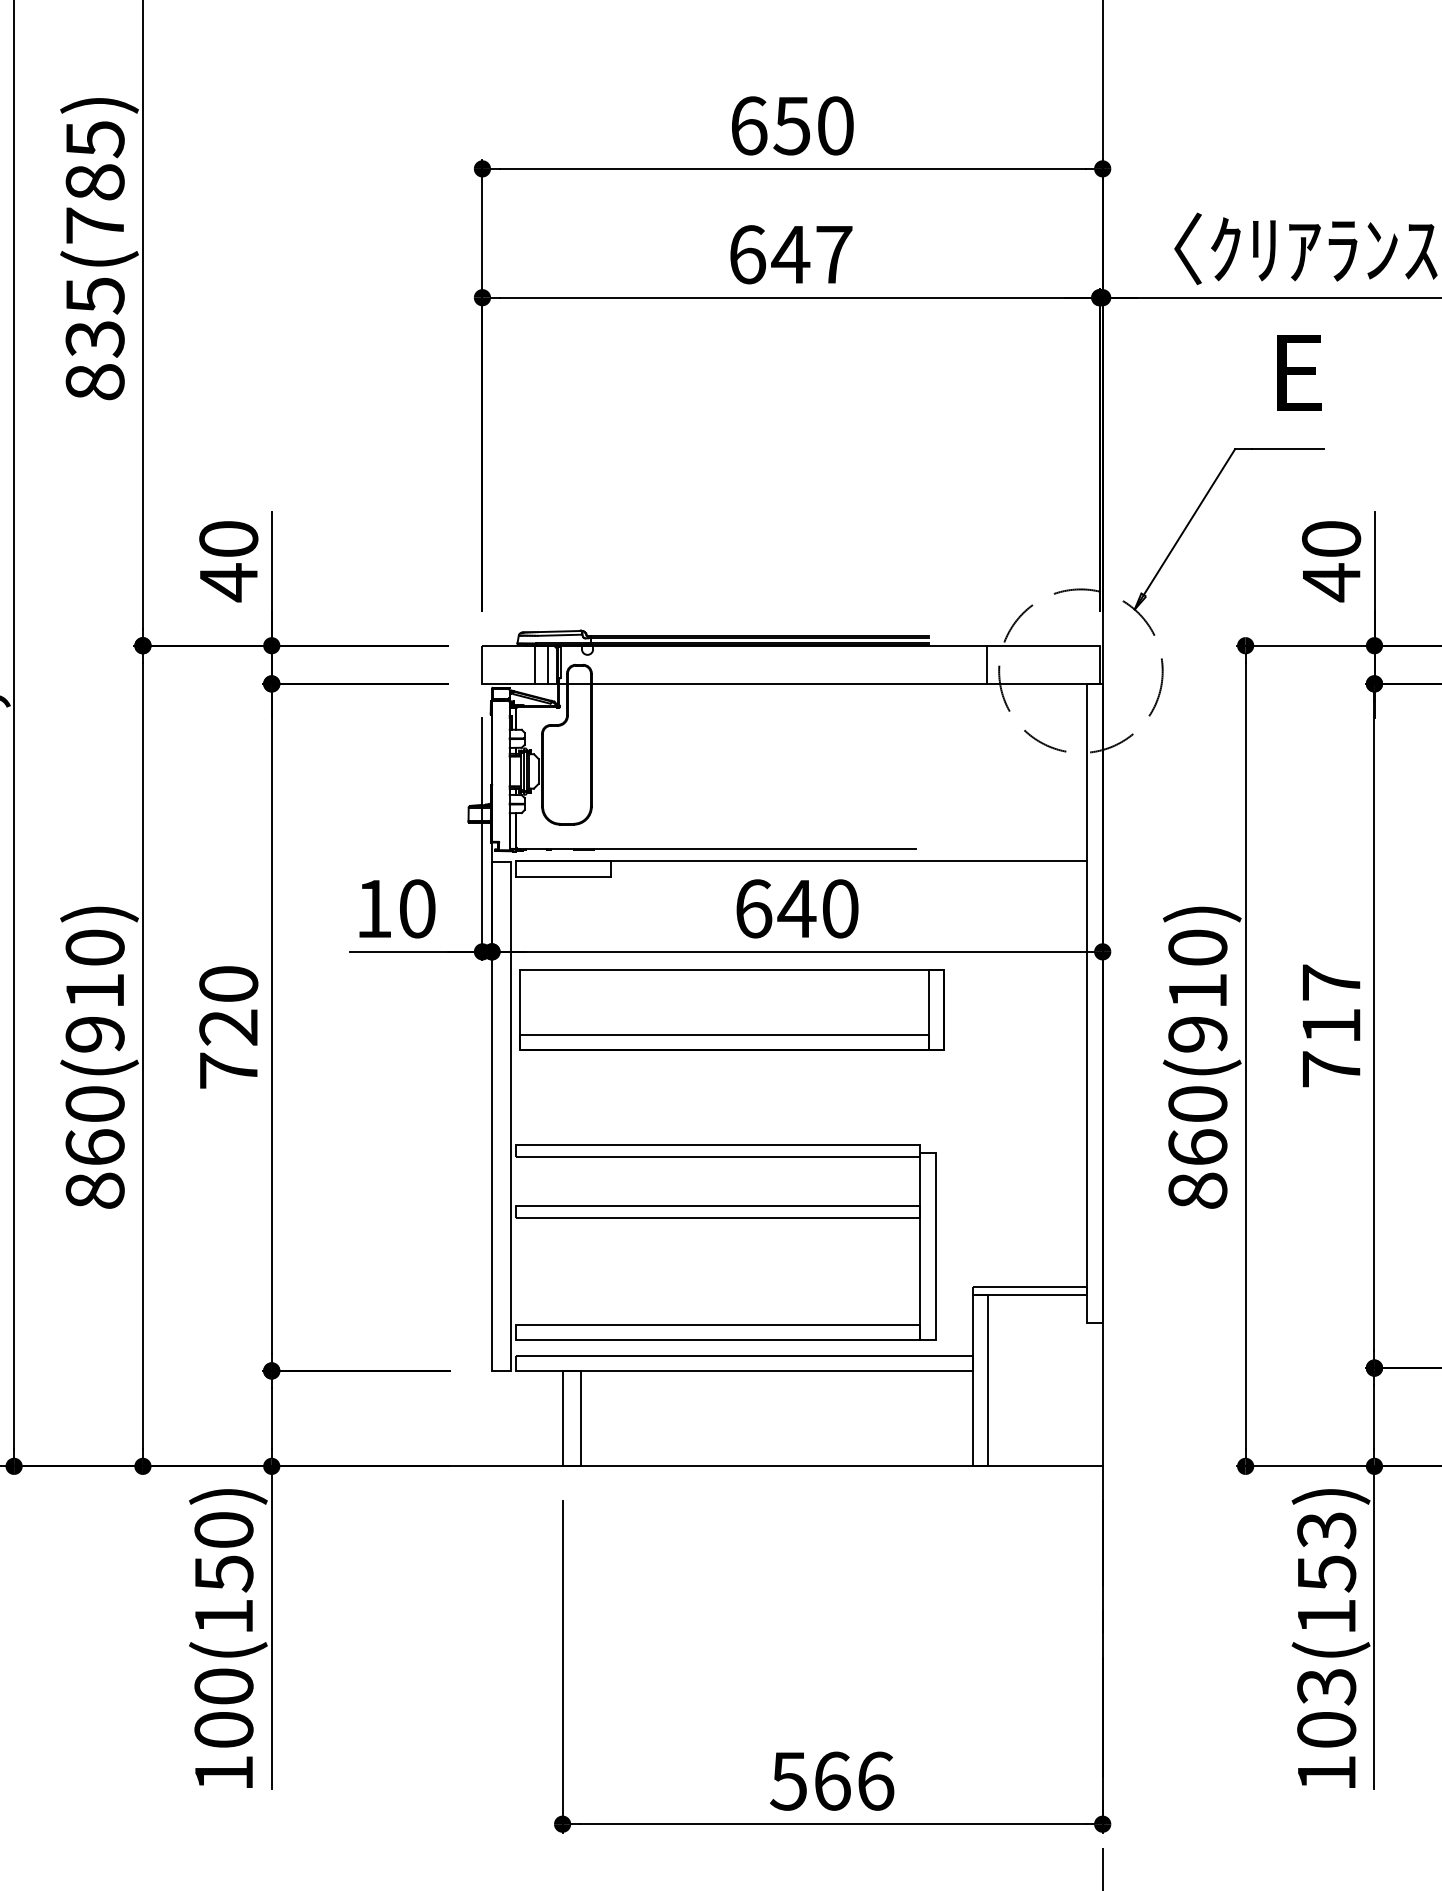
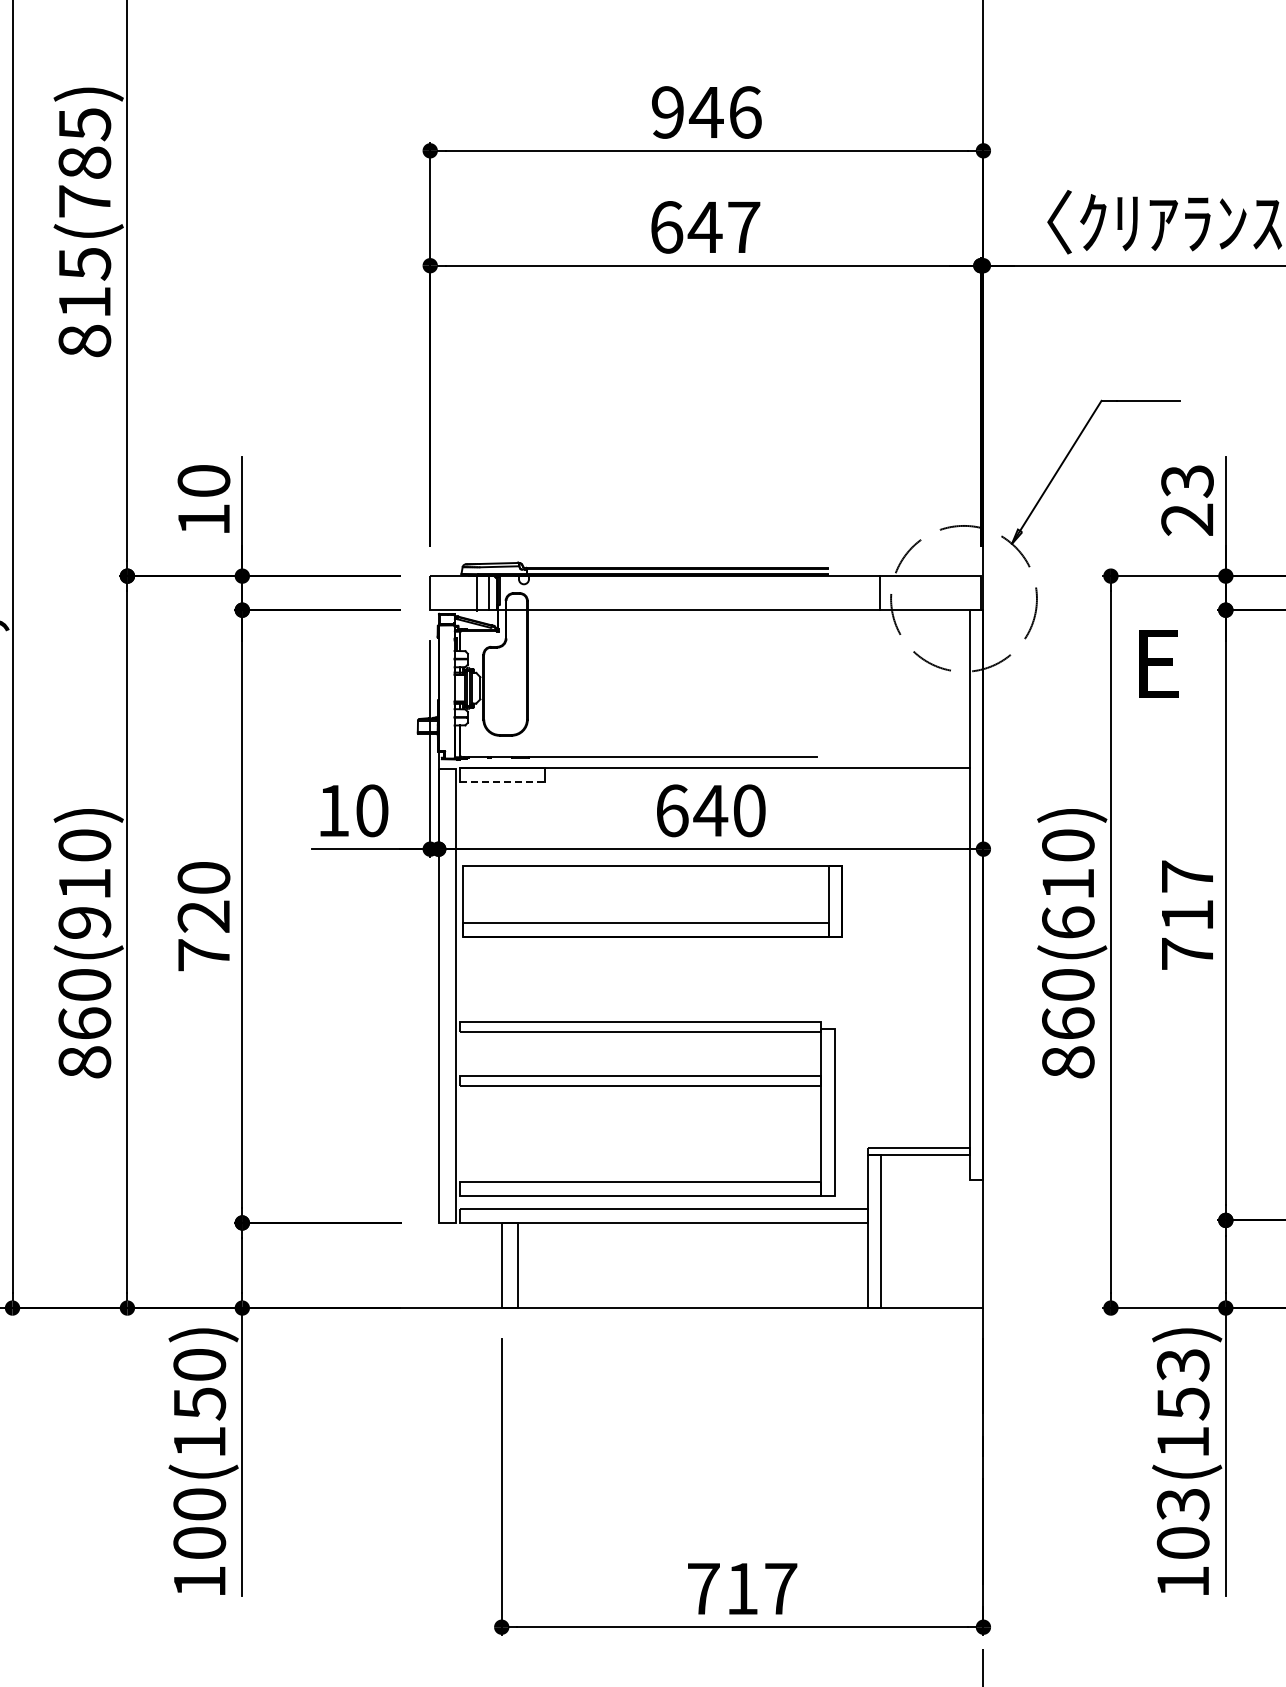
text: (792, 125) -> (706, 112), 650 -> 946
text: (94, 340) -> (84, 303), 835(785) -> 815(785)
text: (1298, 372) -> (1158, 663), moved
text: (1331, 562) -> (1187, 501), 40 -> 23
text: (228, 582) -> (203, 519), 40 -> 10
line: (563, 877) -> (502, 782), solid -> dashed
text: (1198, 1034) -> (1068, 922), 860(910) -> 860(610)
text: (831, 1780) -> (741, 1588), 566 -> 717

